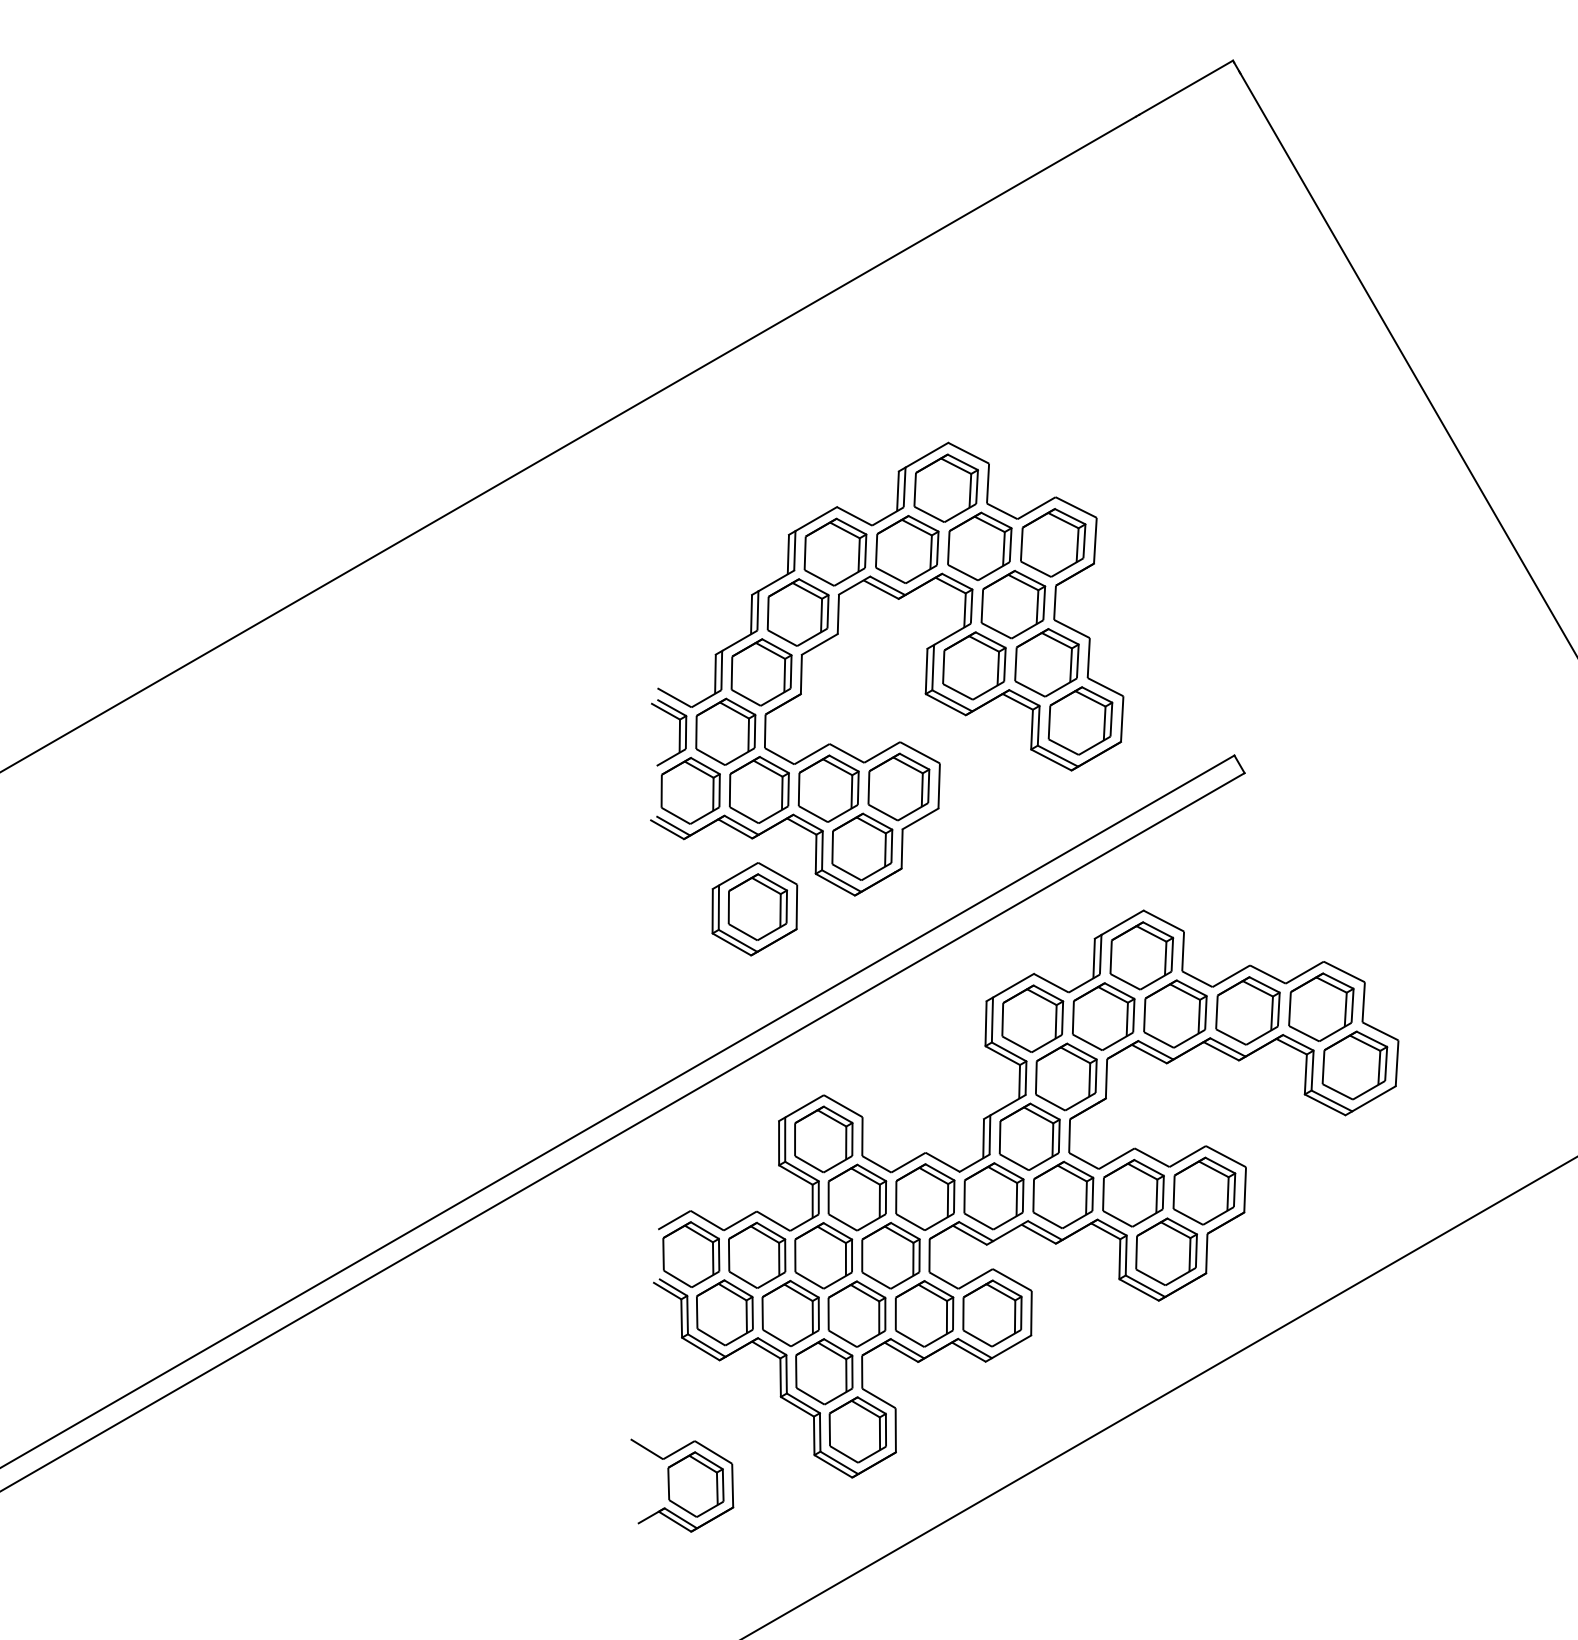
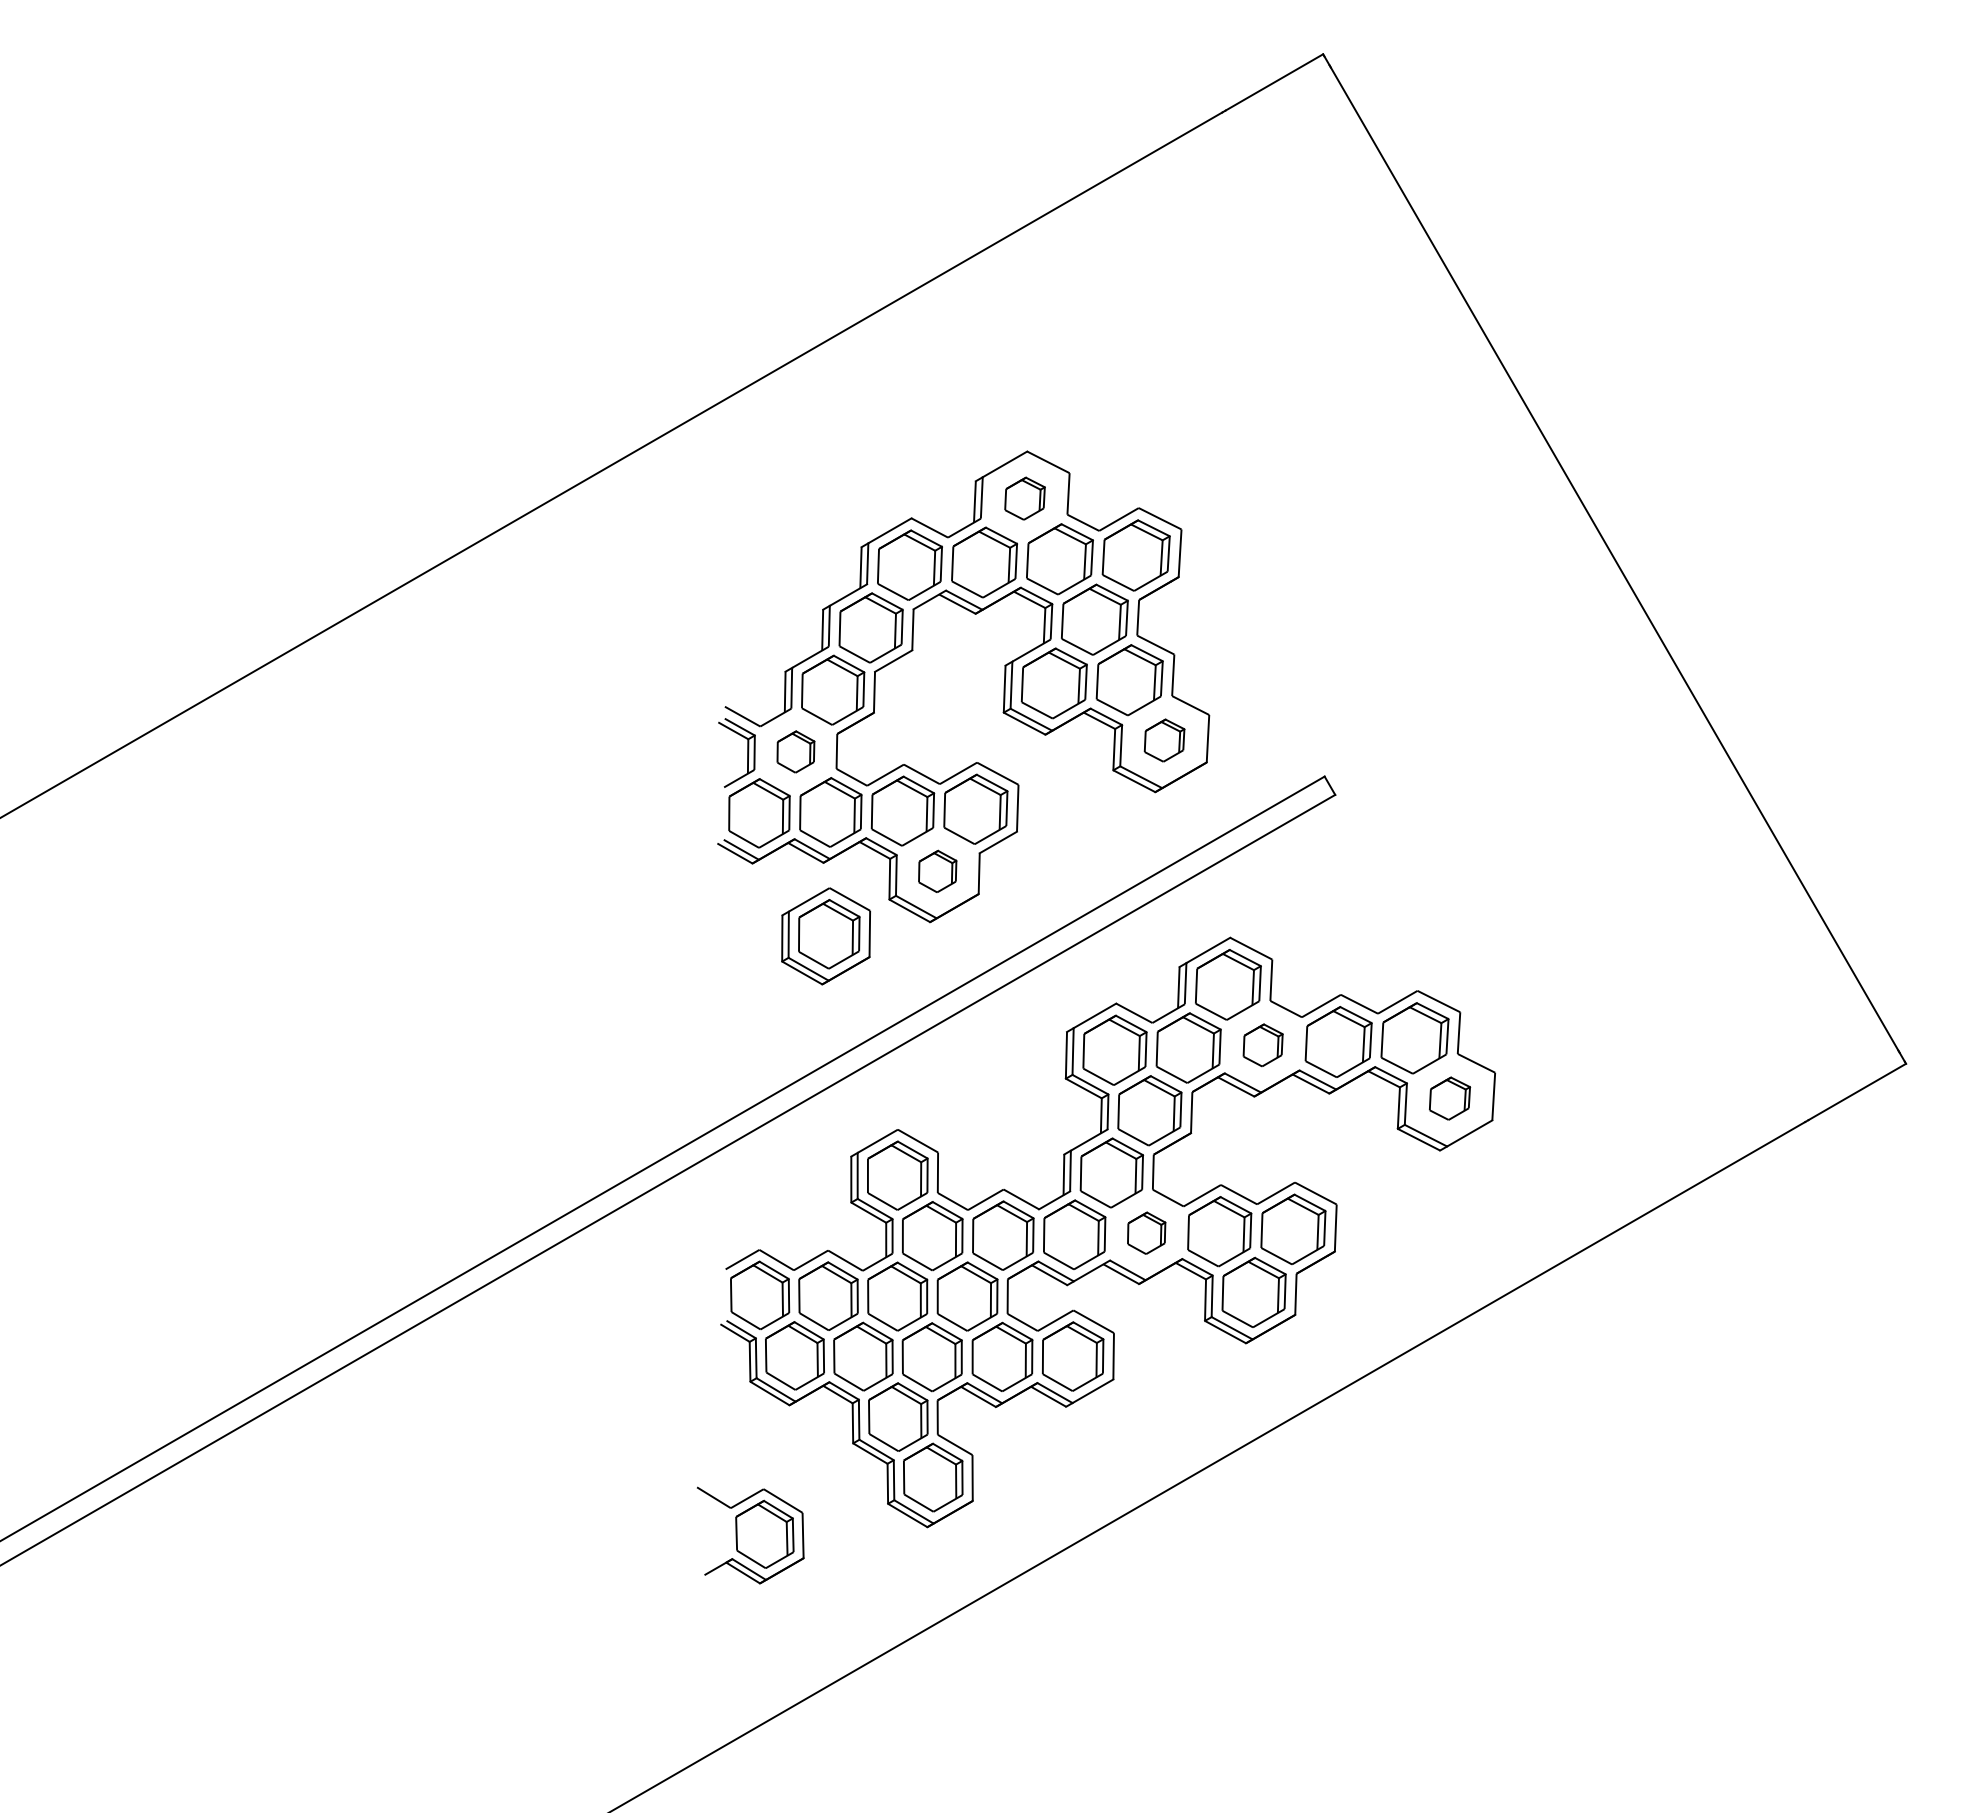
part: (945, 488) -> (1024, 498), size x0.6
part: (1080, 720) -> (1164, 740), size x0.6
part: (725, 731) -> (795, 751), size x0.6
part: (861, 846) -> (937, 871), size x0.6
part: (1174, 1014) -> (1262, 1045), size x0.6
part: (1354, 1065) -> (1449, 1098), size x0.6
part: (1063, 1194) -> (1146, 1232), size x0.6

